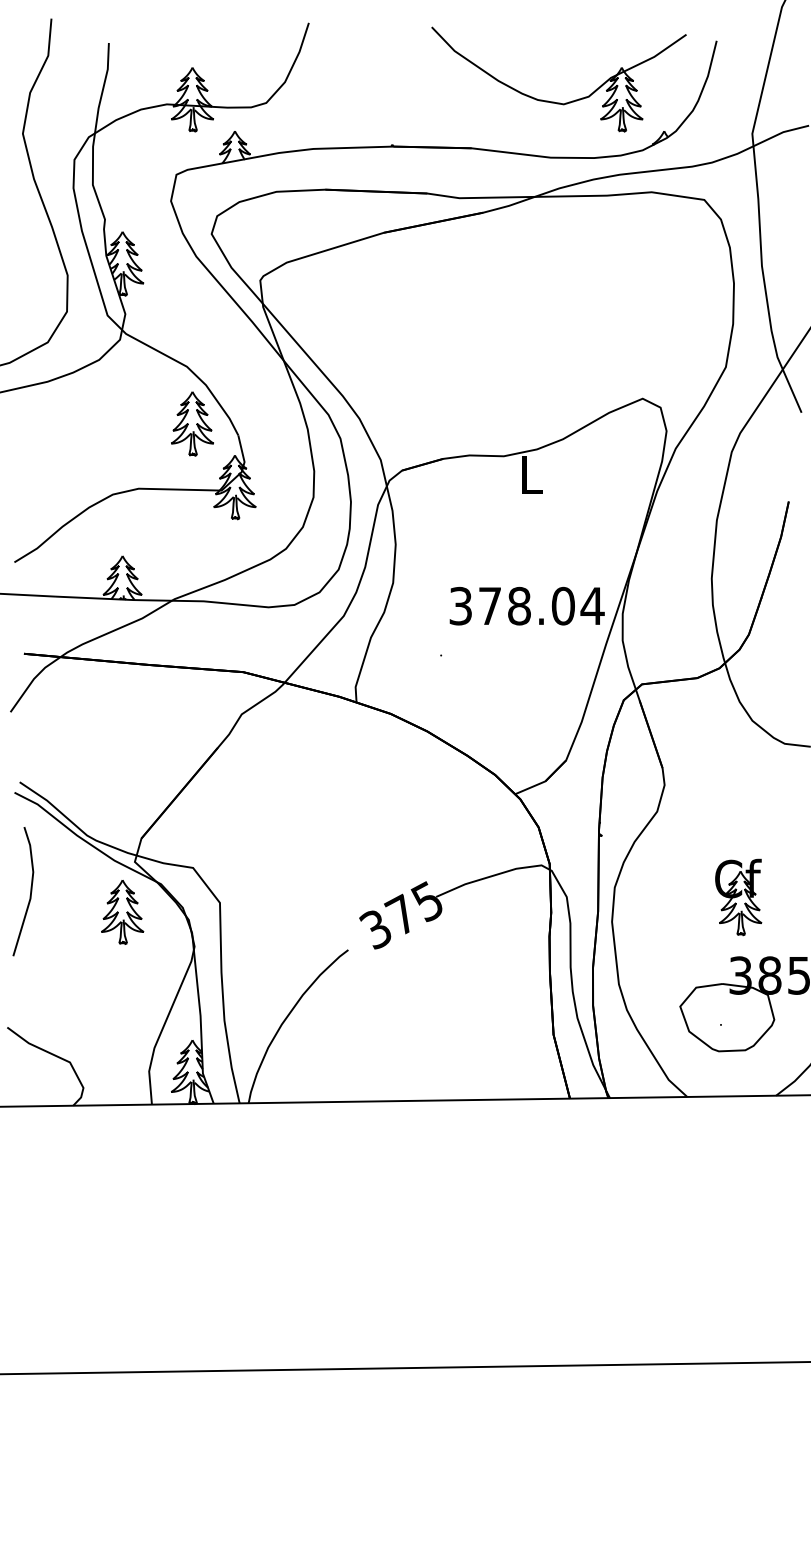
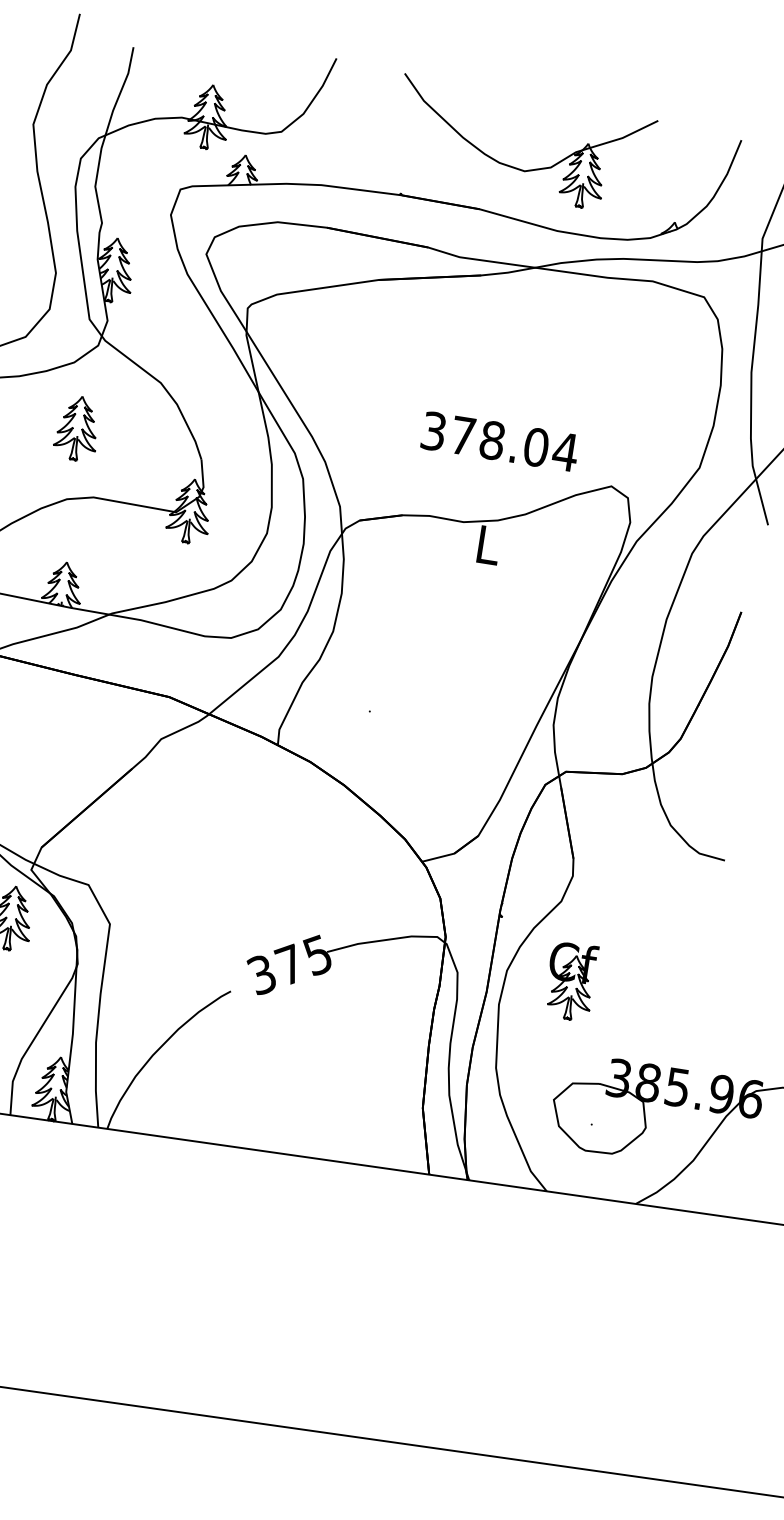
part: (554, 101) -> (515, 166), moved
part: (192, 423) -> (77, 428), moved
text: (526, 605) -> (499, 440), moved
part: (738, 897) -> (570, 981), moved

